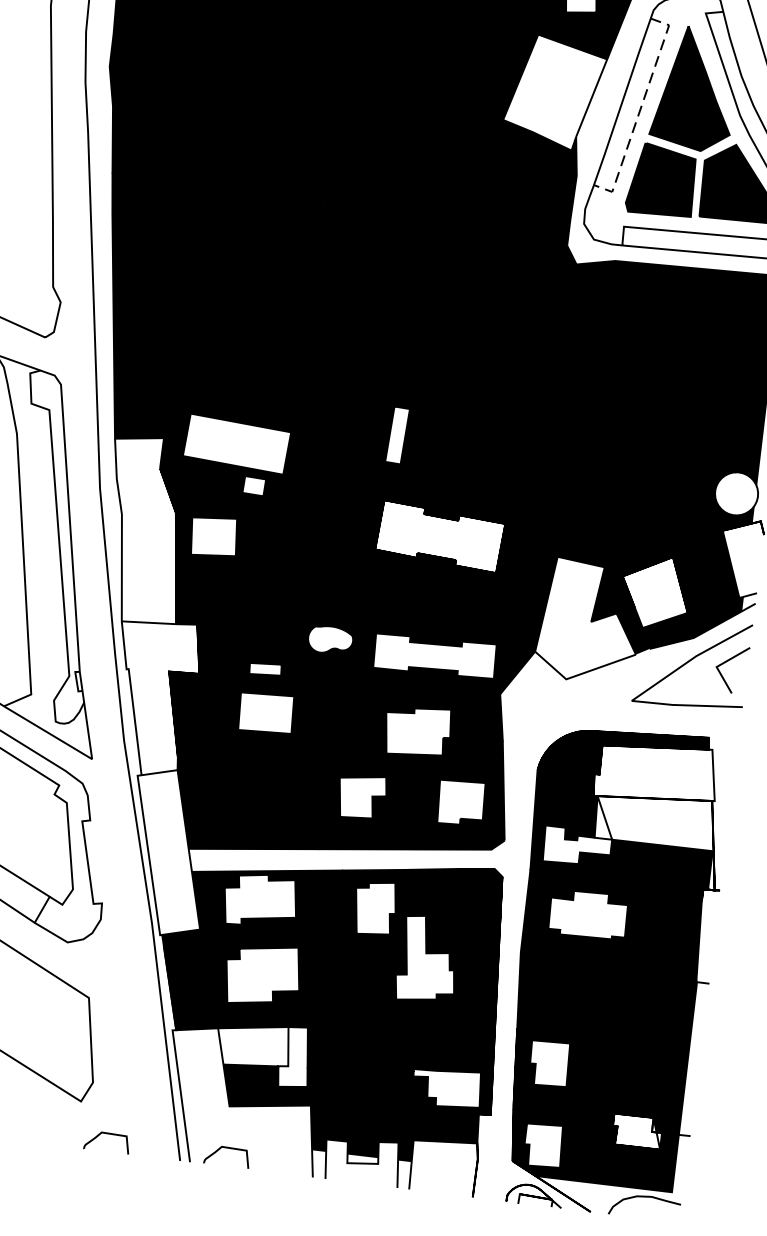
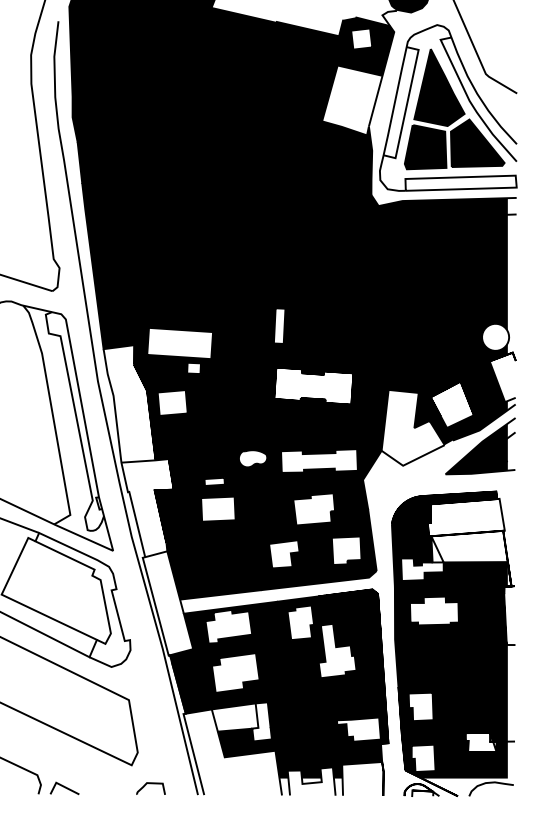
line: (641, 109) -> (407, 104), dashed -> solid
fill: (685, 665) -> (476, 448), added
curve: (227, 1149) -> (226, 784), removed

